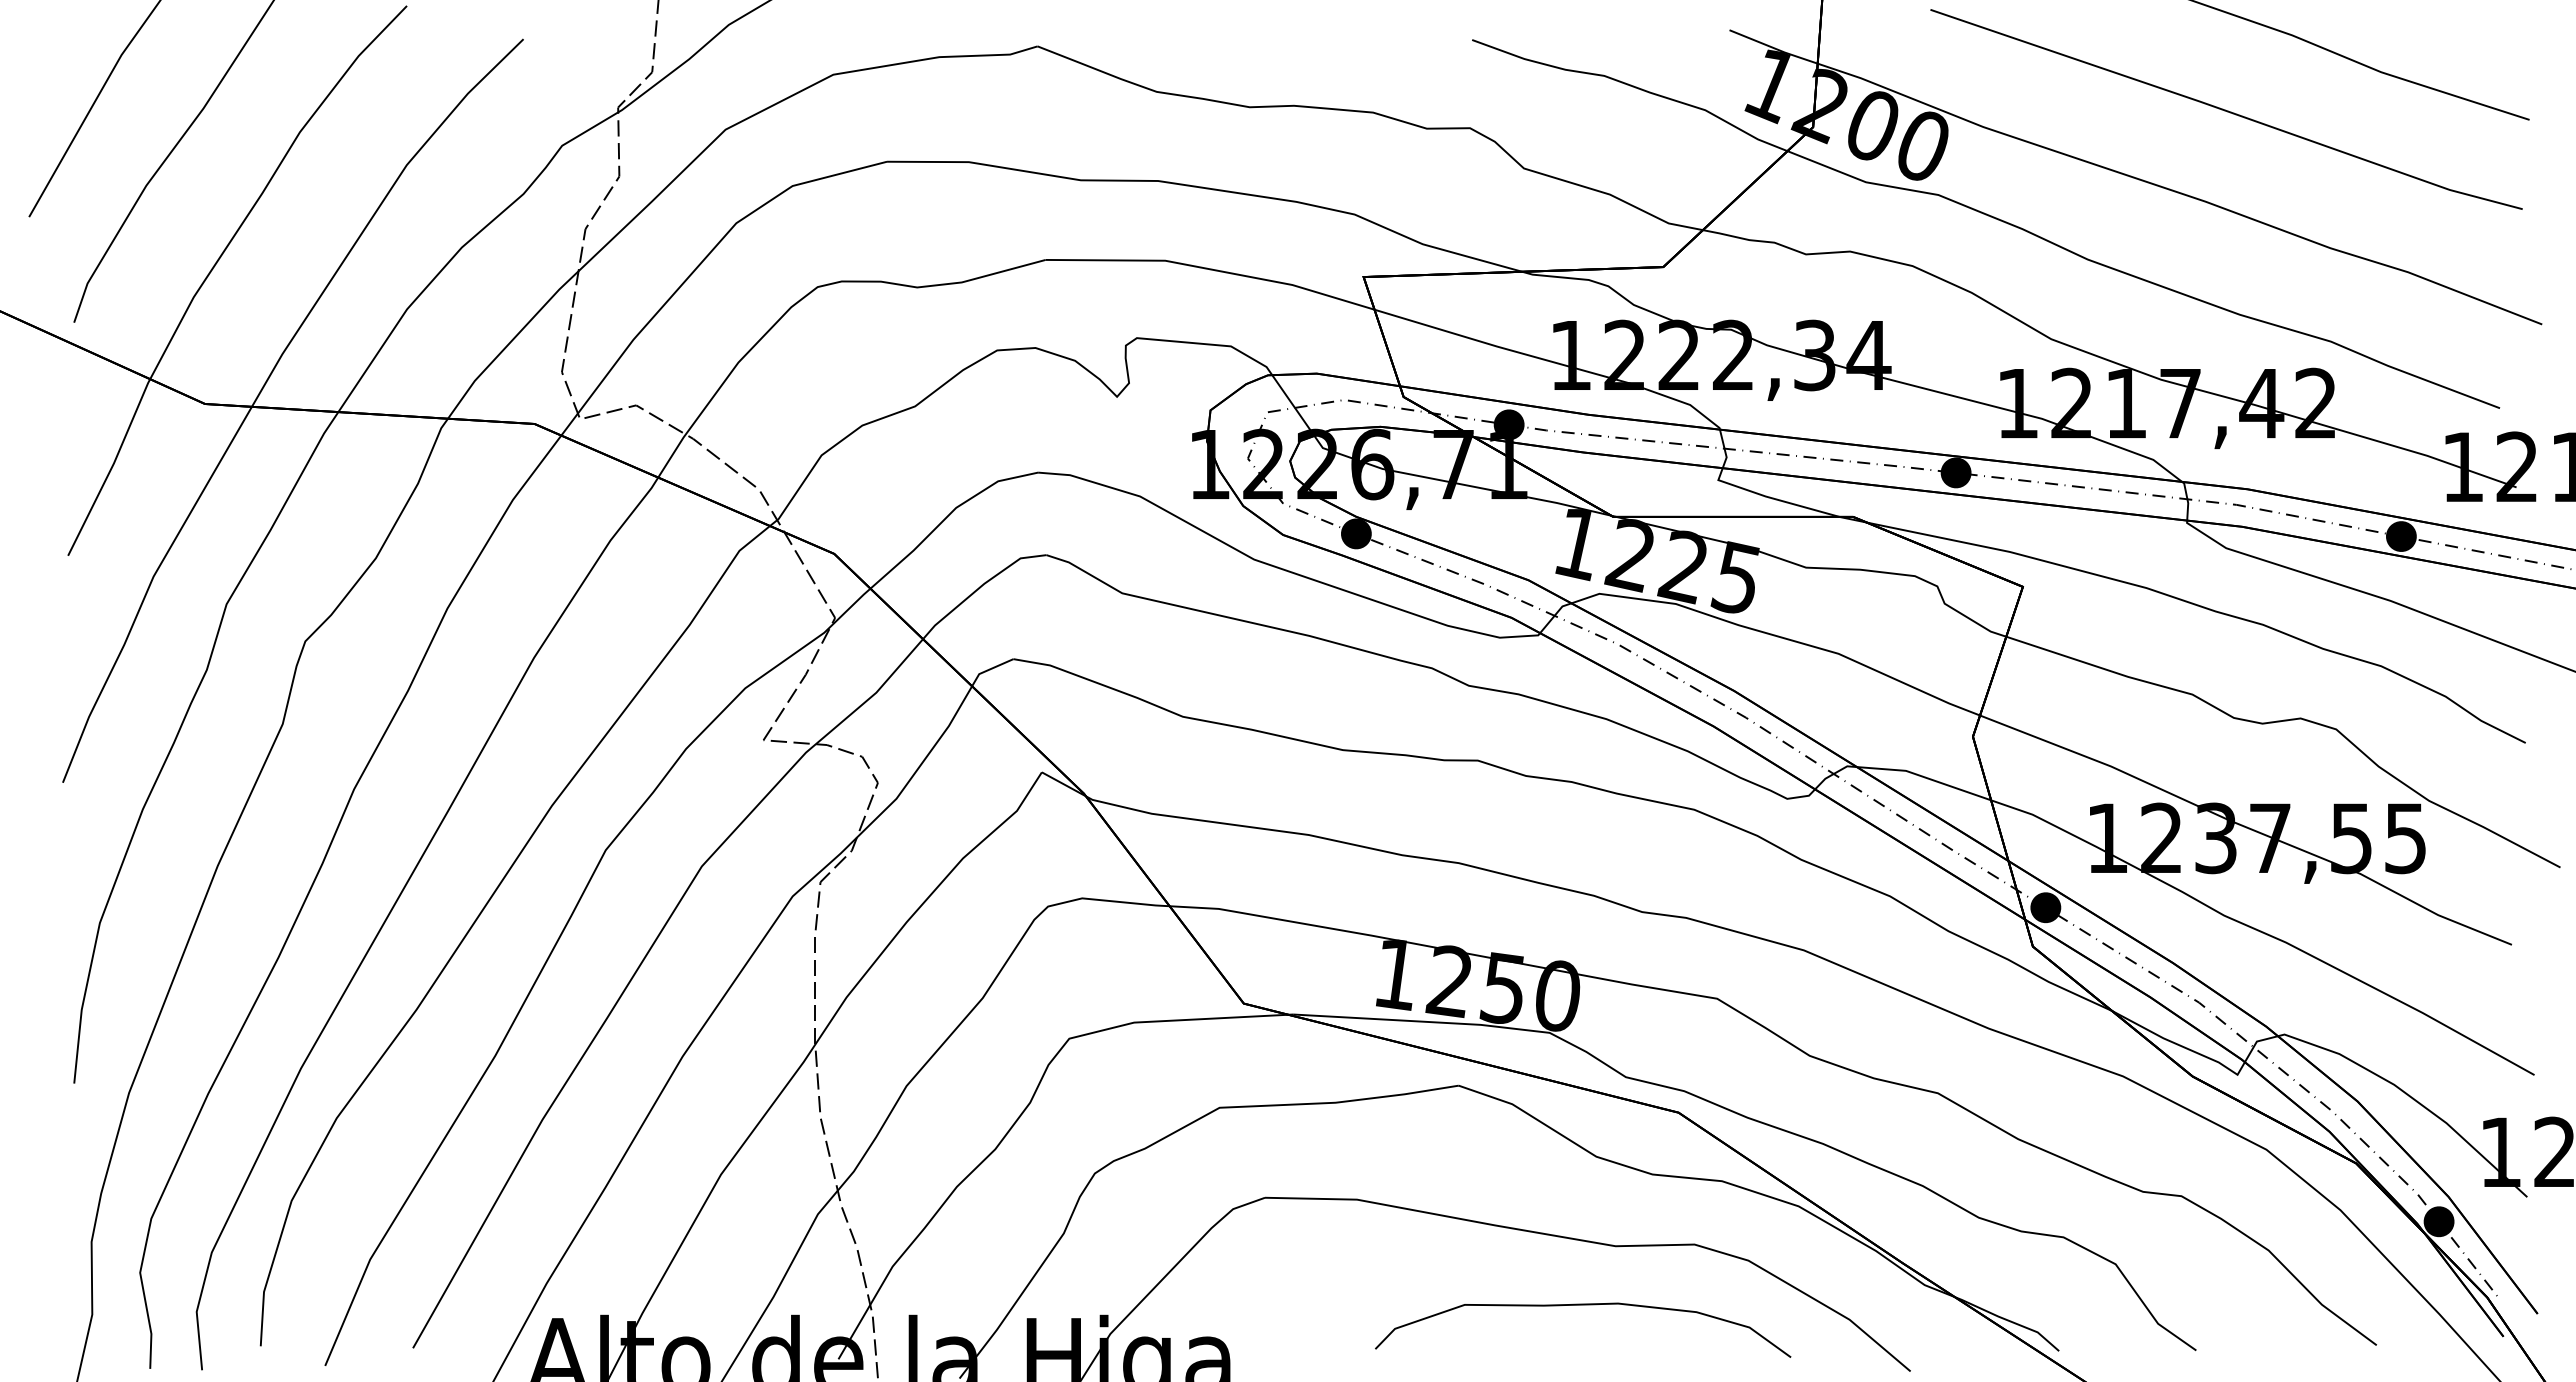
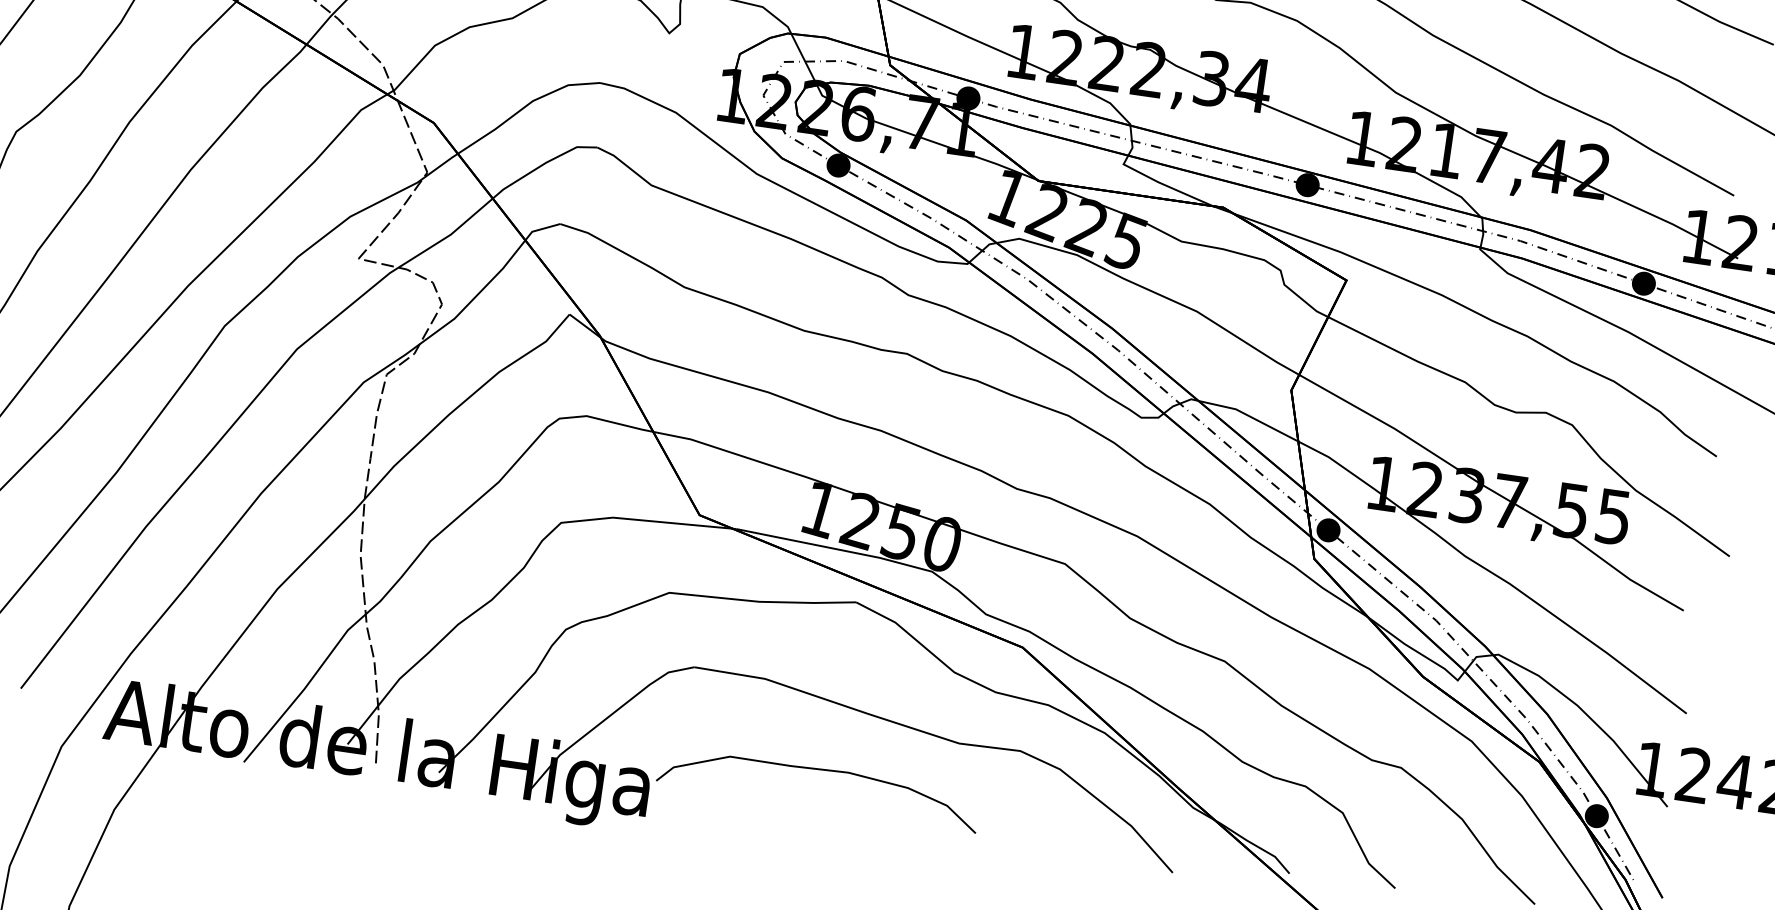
curve: (1583, 1305) -> (821, 770), moved

